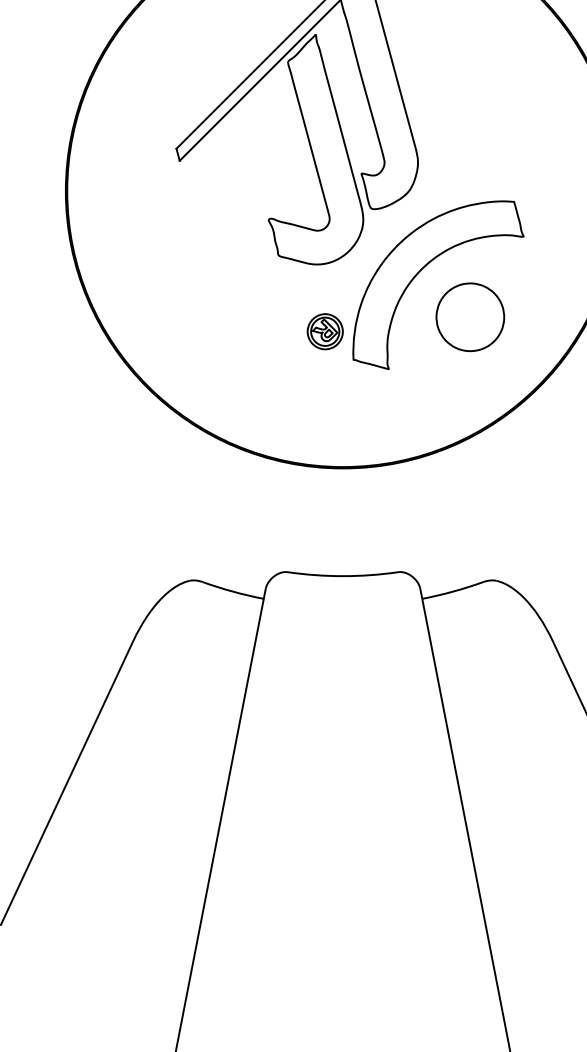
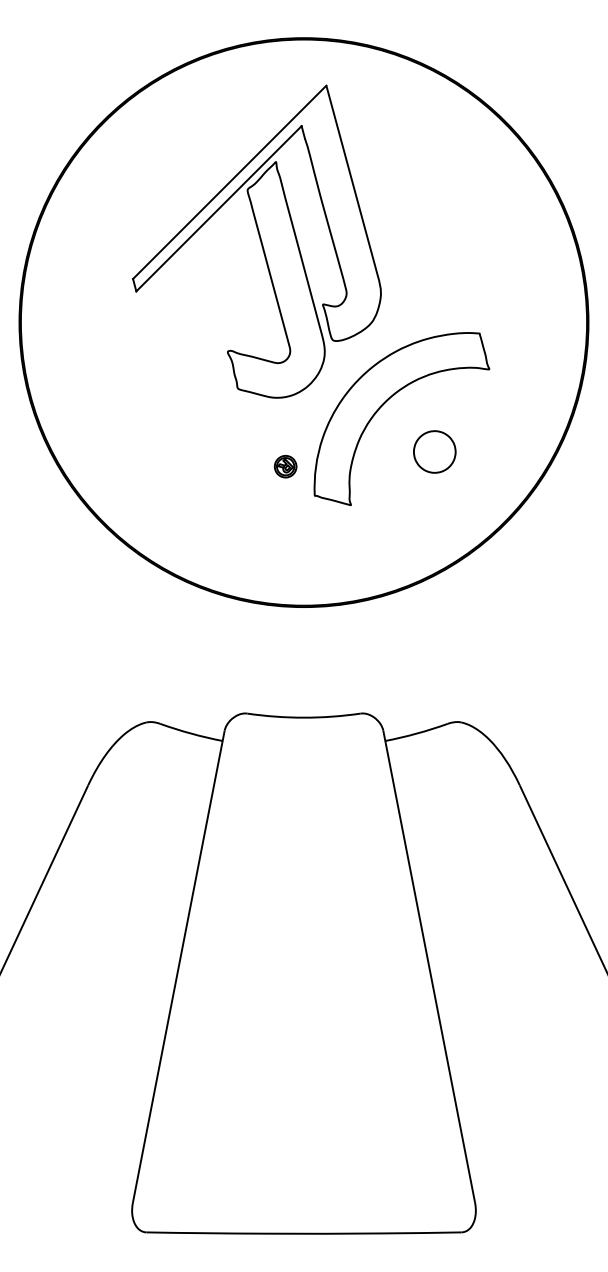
part: (470, 316) -> (434, 451), size x0.6
part: (325, 331) -> (285, 466), size x0.6

